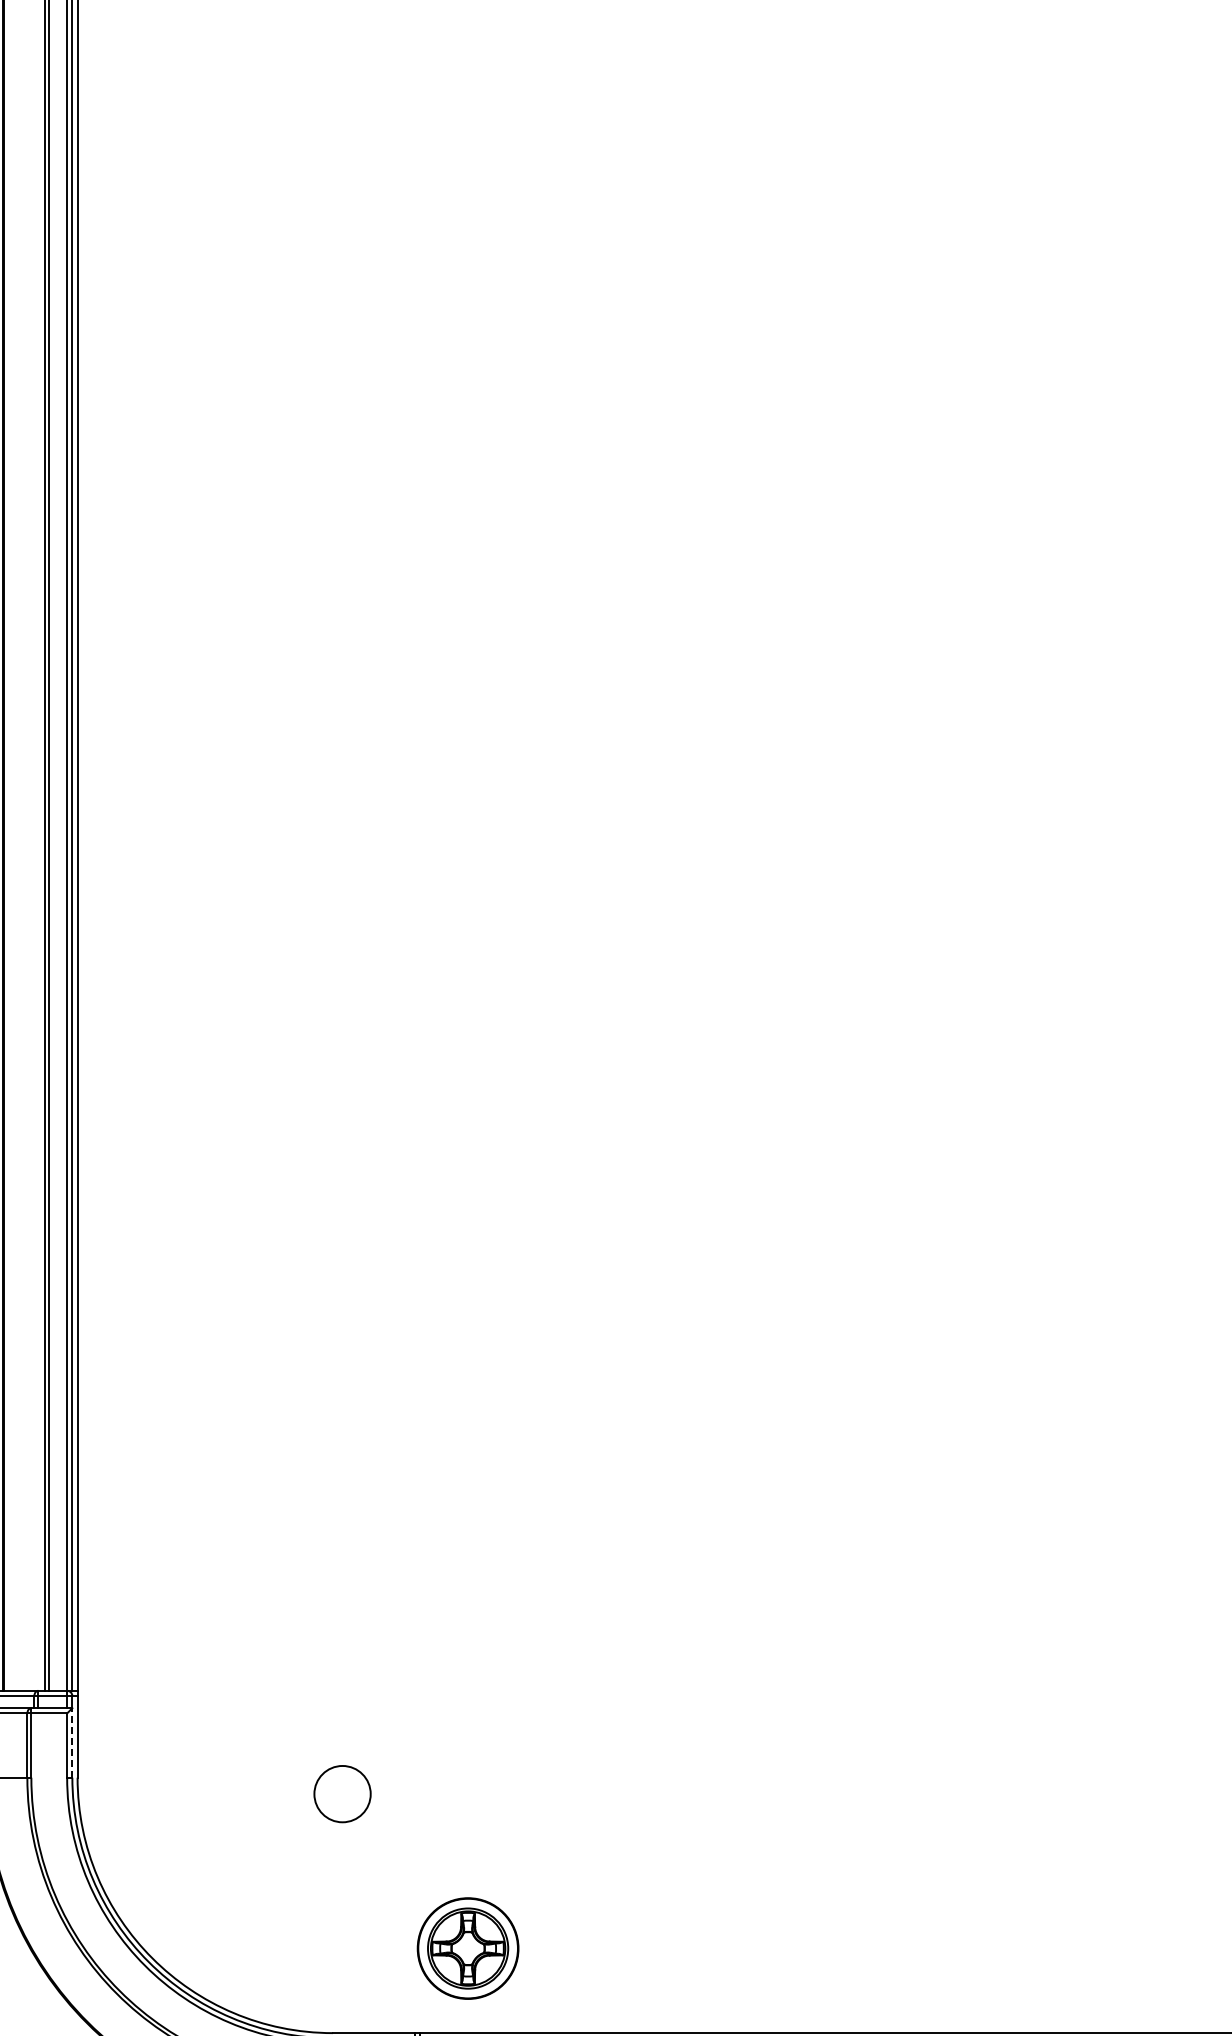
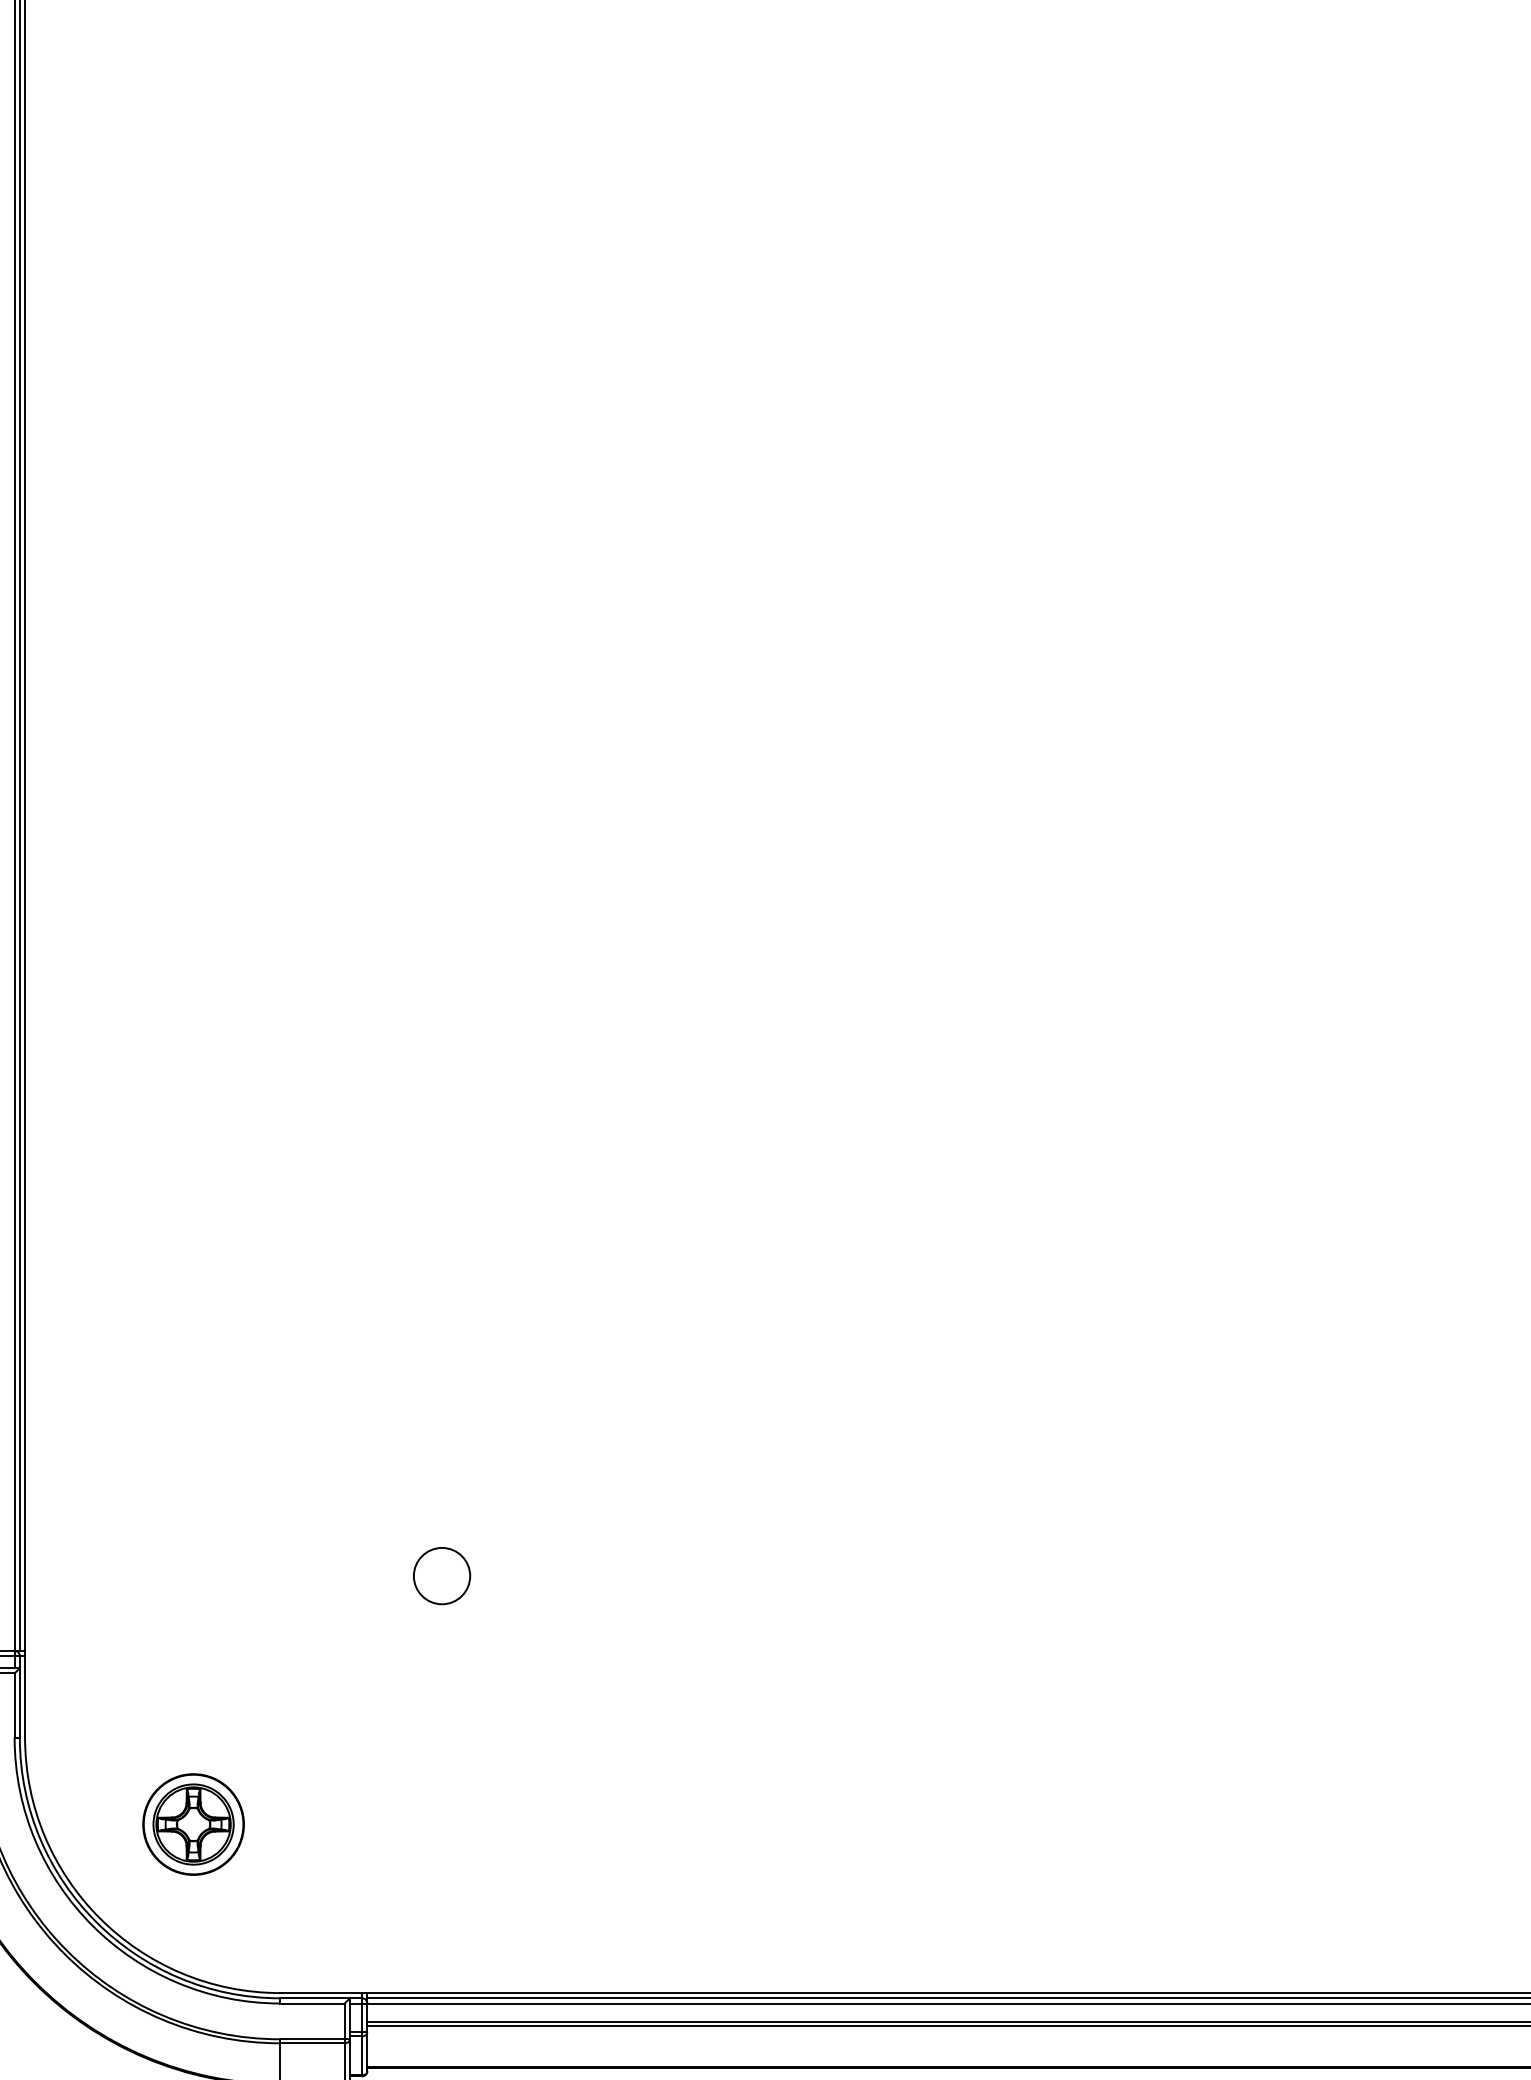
line: (72, 1742) -> (19, 1702), dashed -> solid
circle: (343, 1794) -> (442, 1576), moved
part: (468, 1948) -> (193, 1824), moved

